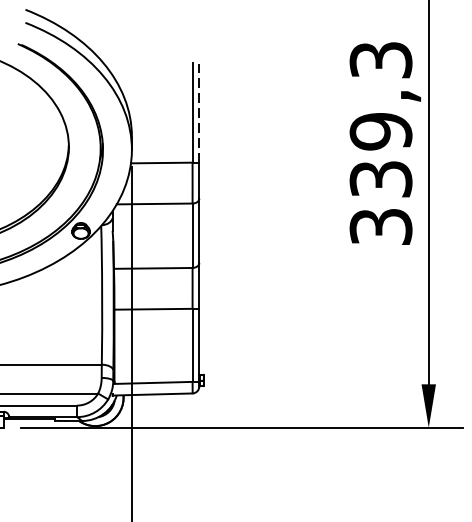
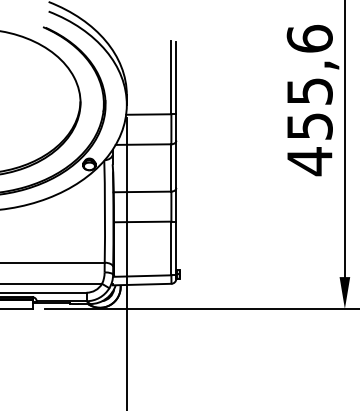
line: (199, 112) -> (176, 77), dashed -> solid
text: (380, 143) -> (309, 100), 339,3 -> 455,6

